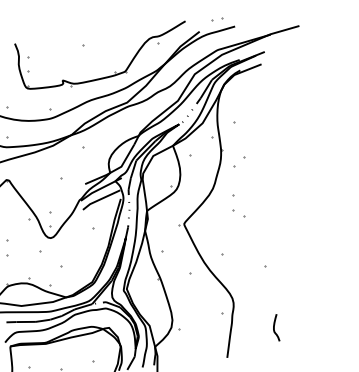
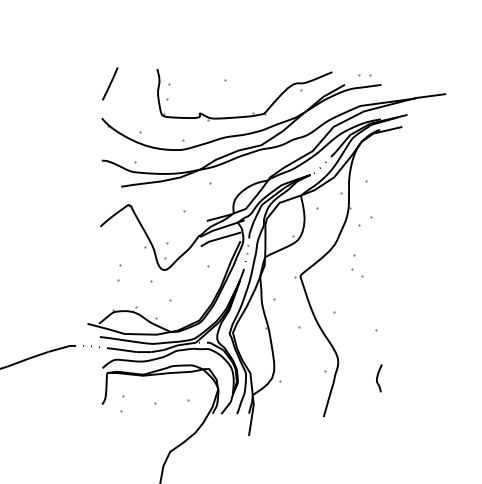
curve: (275, 327) -> (378, 377), moved

